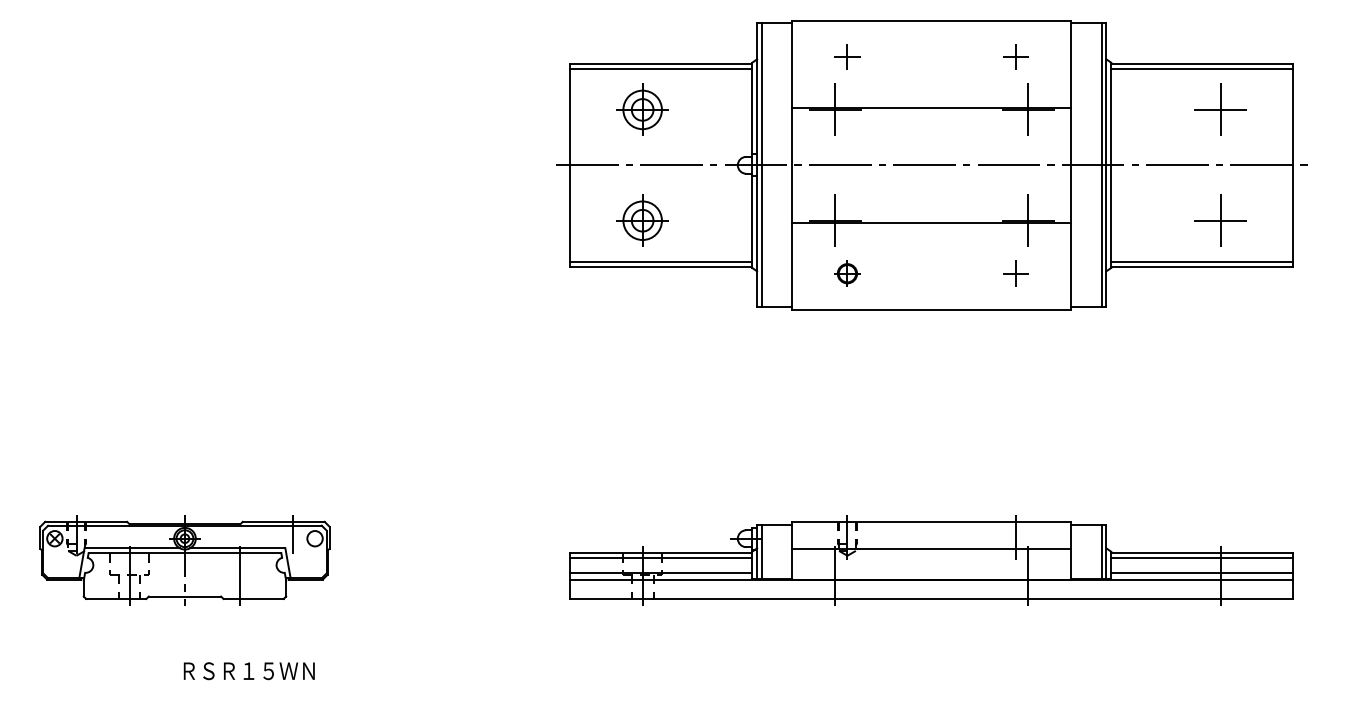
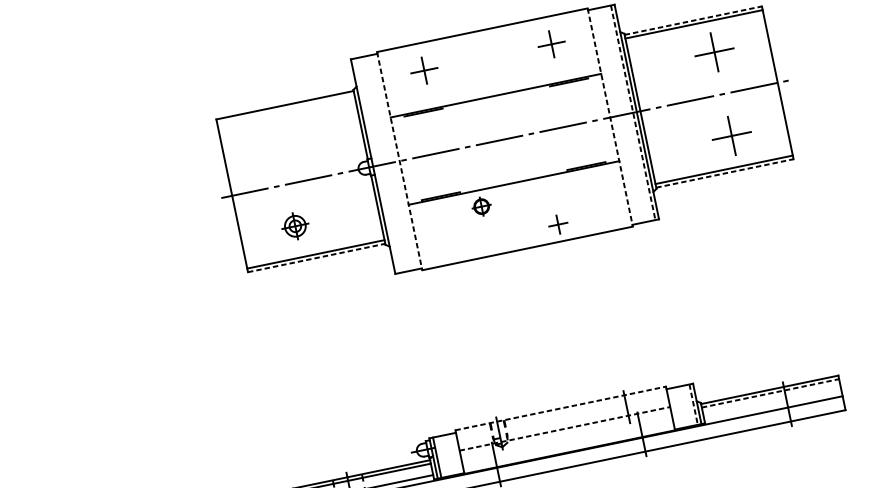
part: (847, 56) -> (424, 70), size x1.4
part: (1015, 56) -> (551, 44), size x1.4
line: (1202, 64) -> (693, 20), solid -> dashed
line: (661, 68) -> (285, 108), removed
part: (642, 109) -> (277, 142), removed
line: (835, 109) -> (423, 112), removed
line: (1028, 109) -> (569, 82), removed
line: (761, 165) -> (376, 166), removed
line: (792, 165) -> (399, 161), solid -> dashed
line: (1071, 165) -> (610, 117), solid -> dashed
line: (1101, 165) -> (633, 112), solid -> dashed
part: (642, 220) -> (295, 226), size x0.7
line: (835, 220) -> (440, 196), removed
line: (1028, 220) -> (586, 165), removed
line: (661, 266) -> (316, 257), solid -> dashed
line: (1202, 266) -> (725, 173), solid -> dashed
part: (847, 273) -> (481, 206), moved
part: (1015, 273) -> (557, 224), moved
line: (932, 521) -> (561, 408), solid -> dashed
line: (932, 548) -> (565, 428), solid -> dashed
line: (1101, 551) -> (693, 404), solid -> dashed
line: (1202, 557) -> (770, 393), solid -> dashed
line: (1202, 572) -> (773, 404), removed

